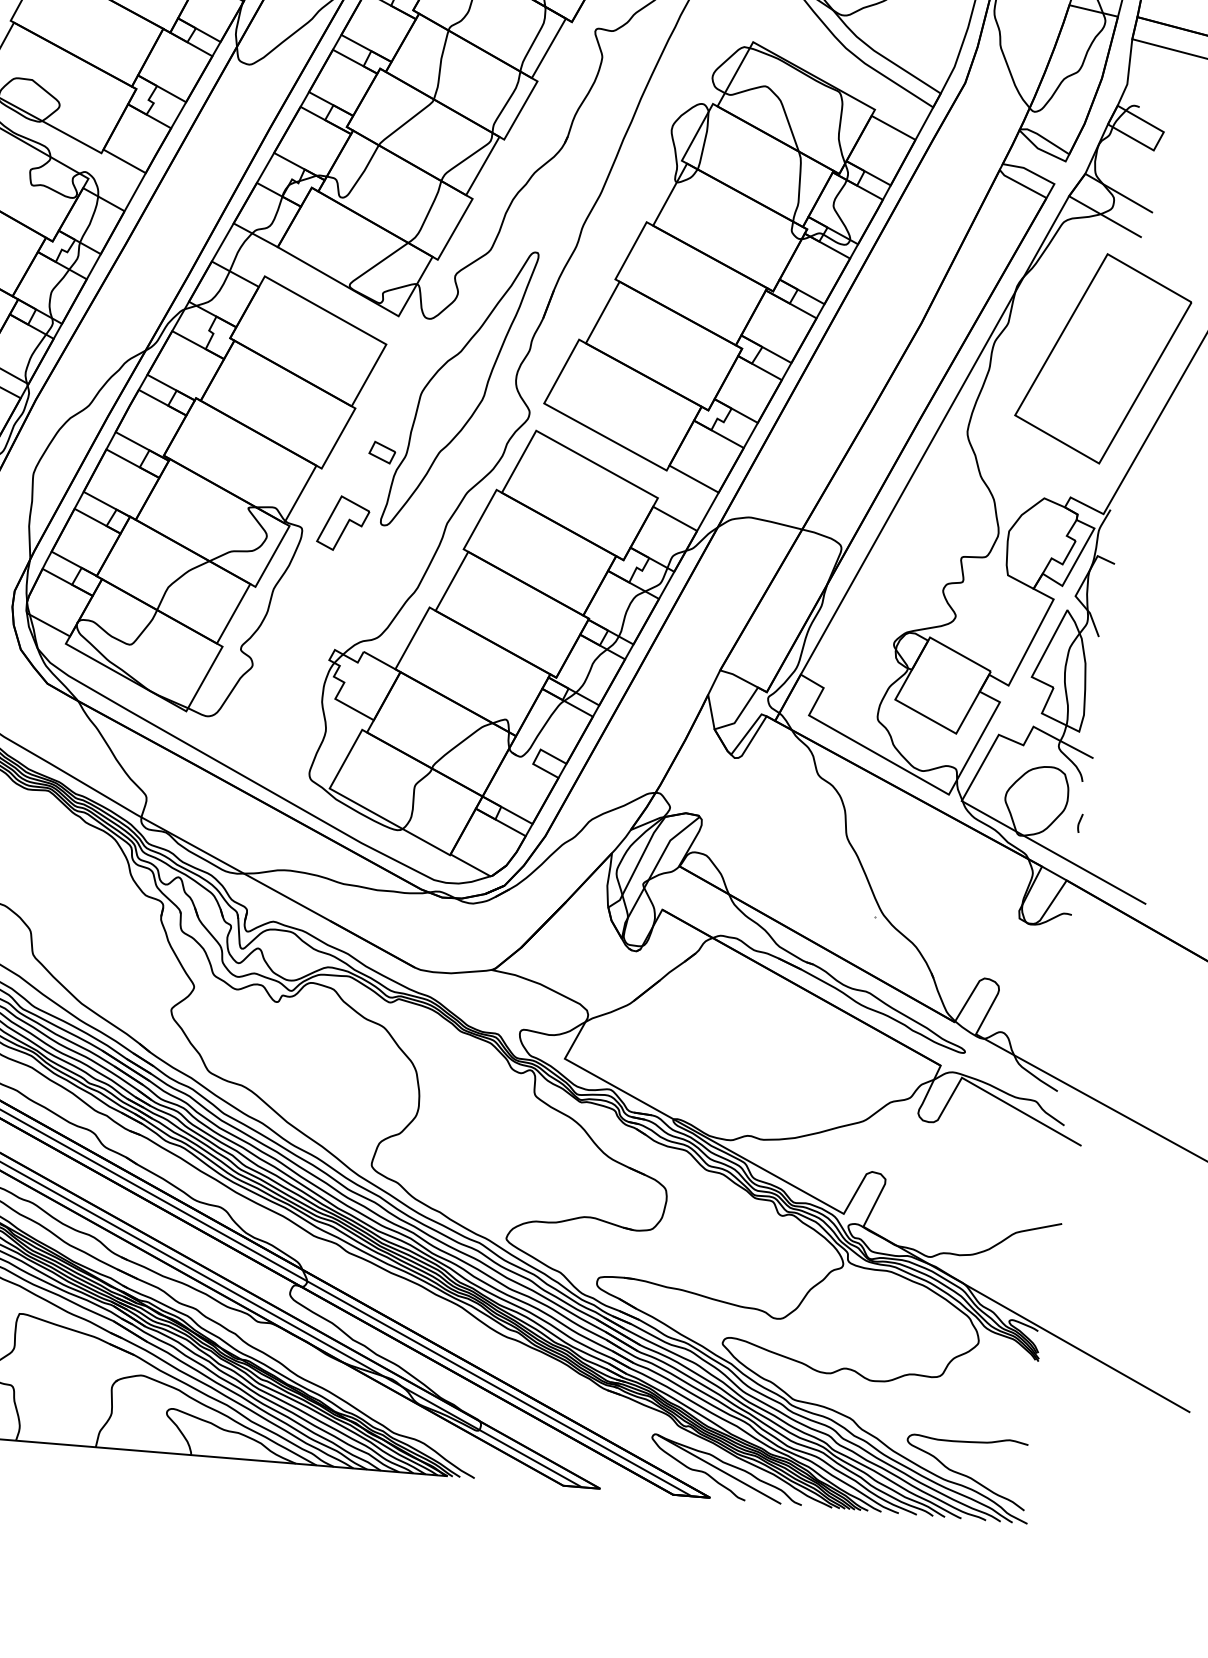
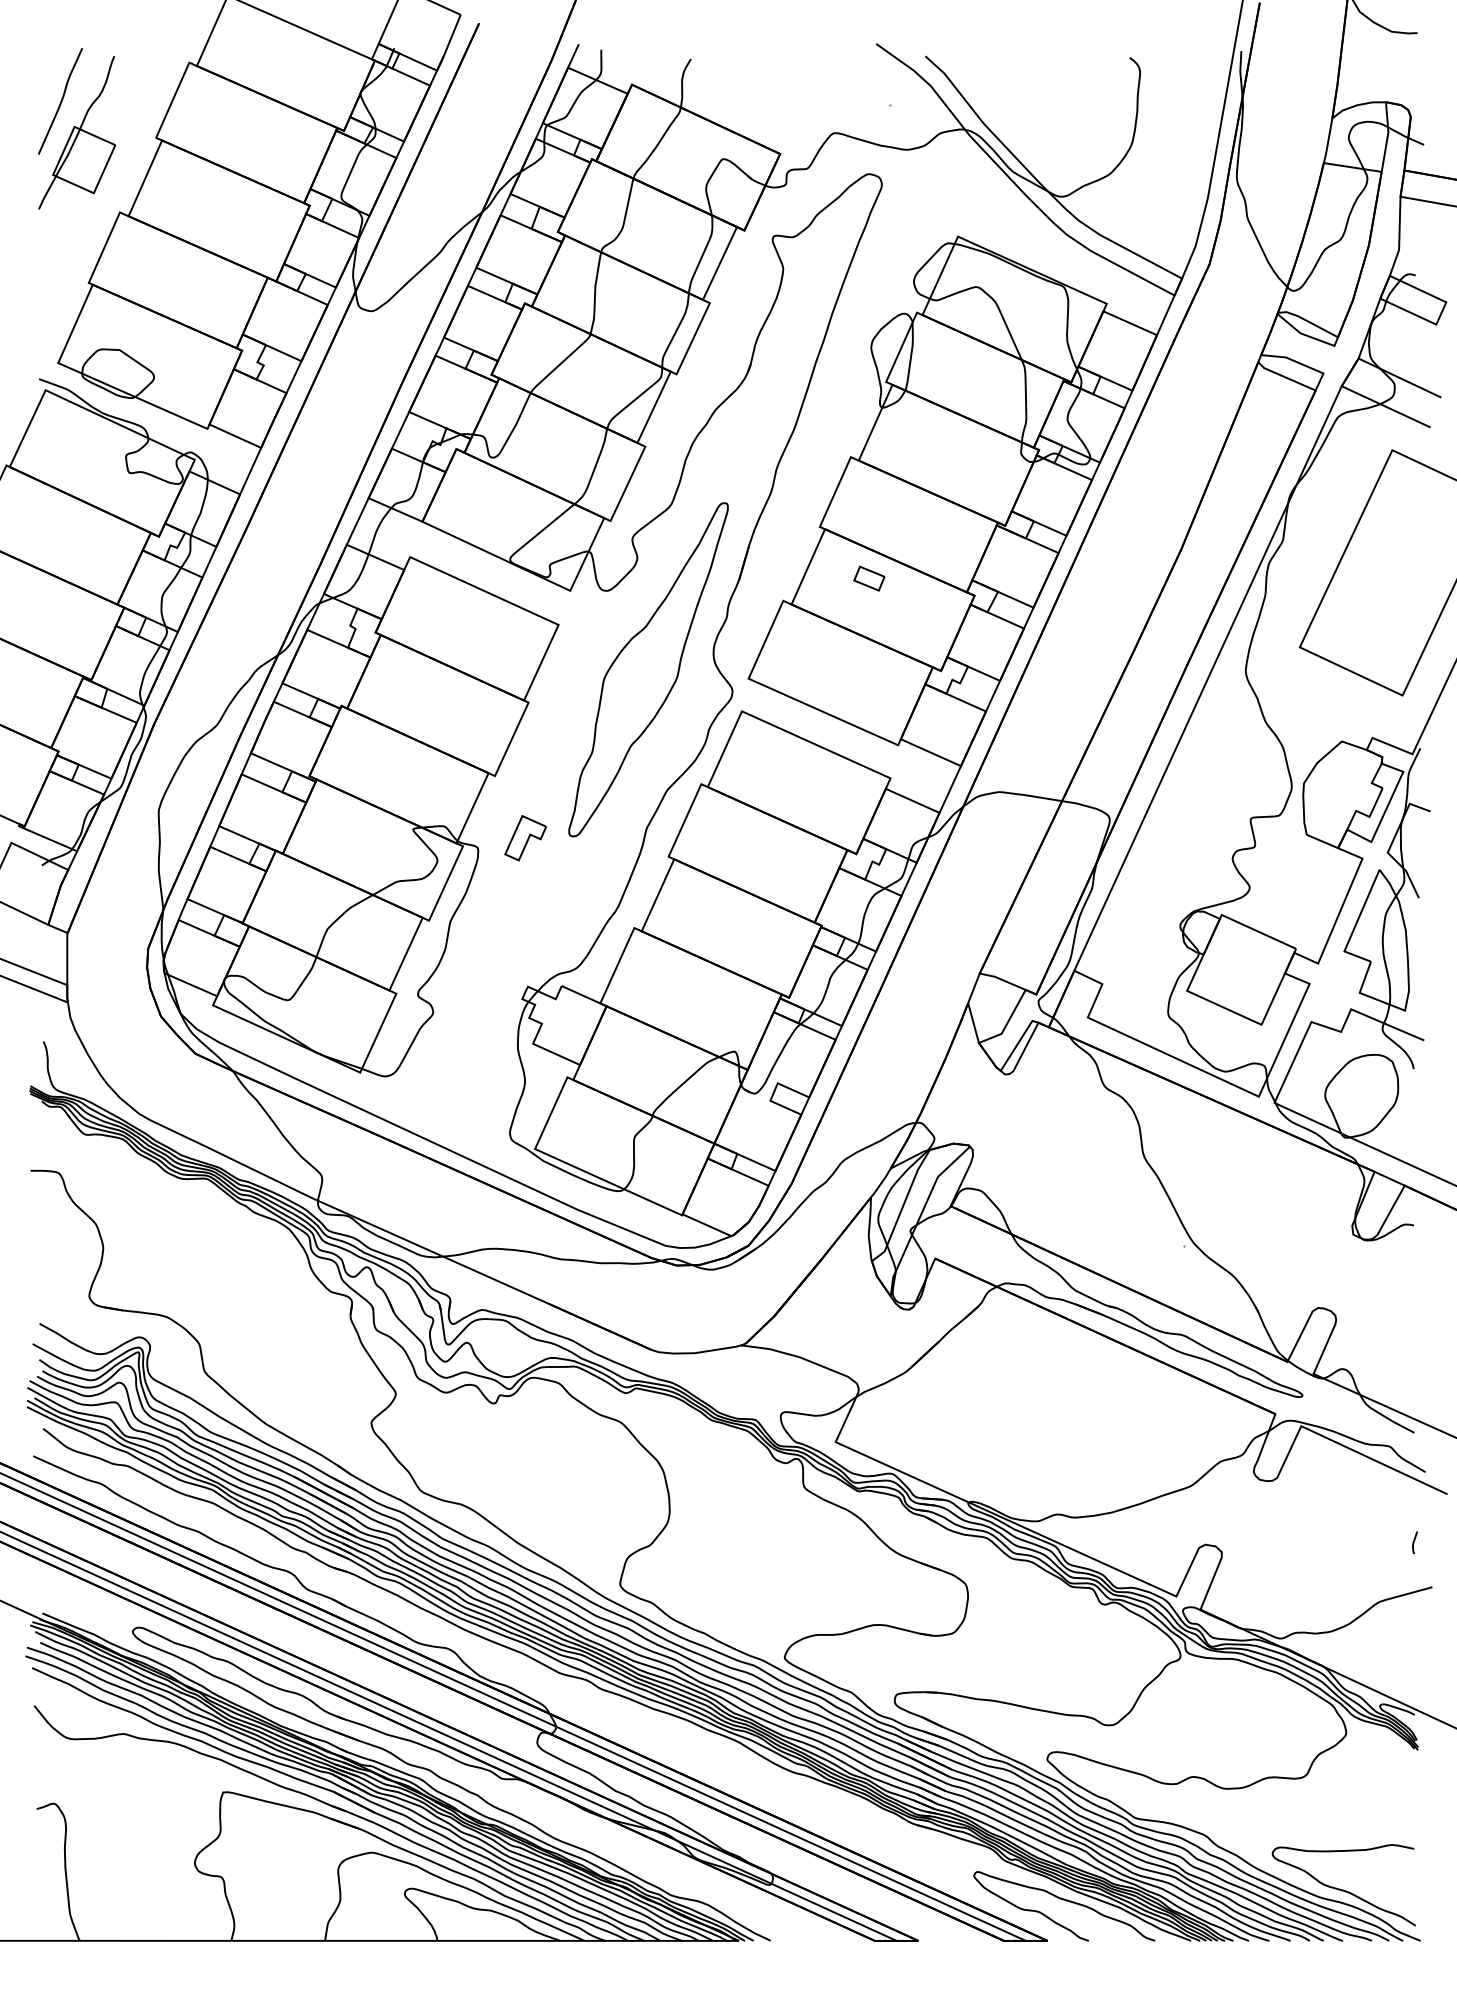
part: (382, 452) -> (869, 578), moved
part: (343, 522) -> (525, 837), size x0.7
curve: (1079, 823) -> (1414, 1542), moved
line: (719, 1469) -> (1055, 1906), removed

